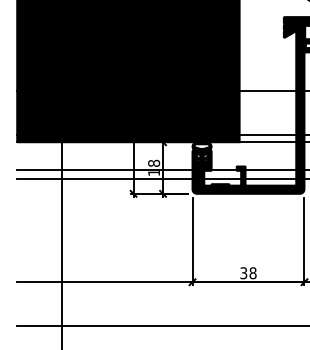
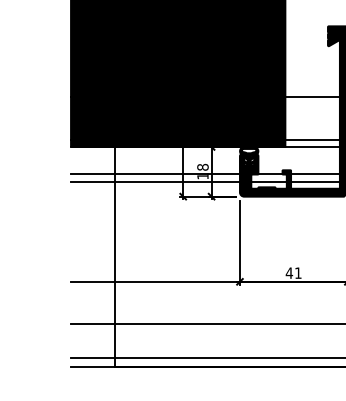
text: (248, 272) -> (293, 272), 38 -> 41

